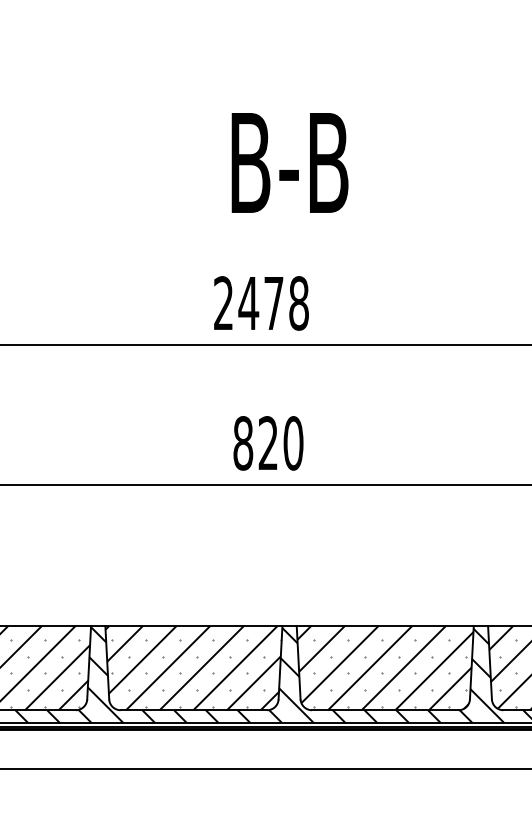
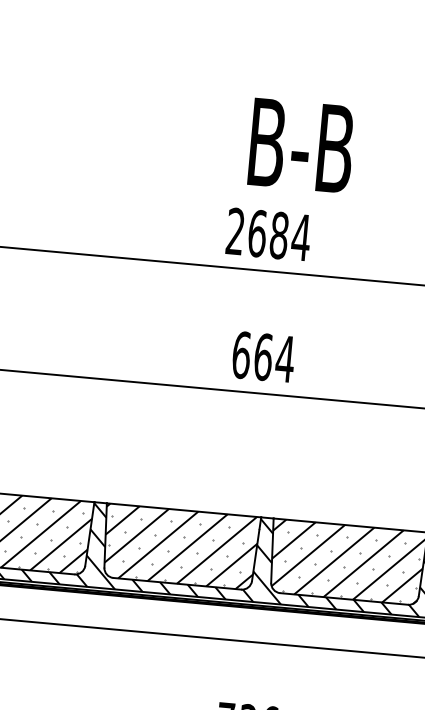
text: (289, 162) -> (301, 145), moved
text: (273, 303) -> (278, 235), 2478 -> 2684
text: (268, 443) -> (263, 357), 820 -> 664

